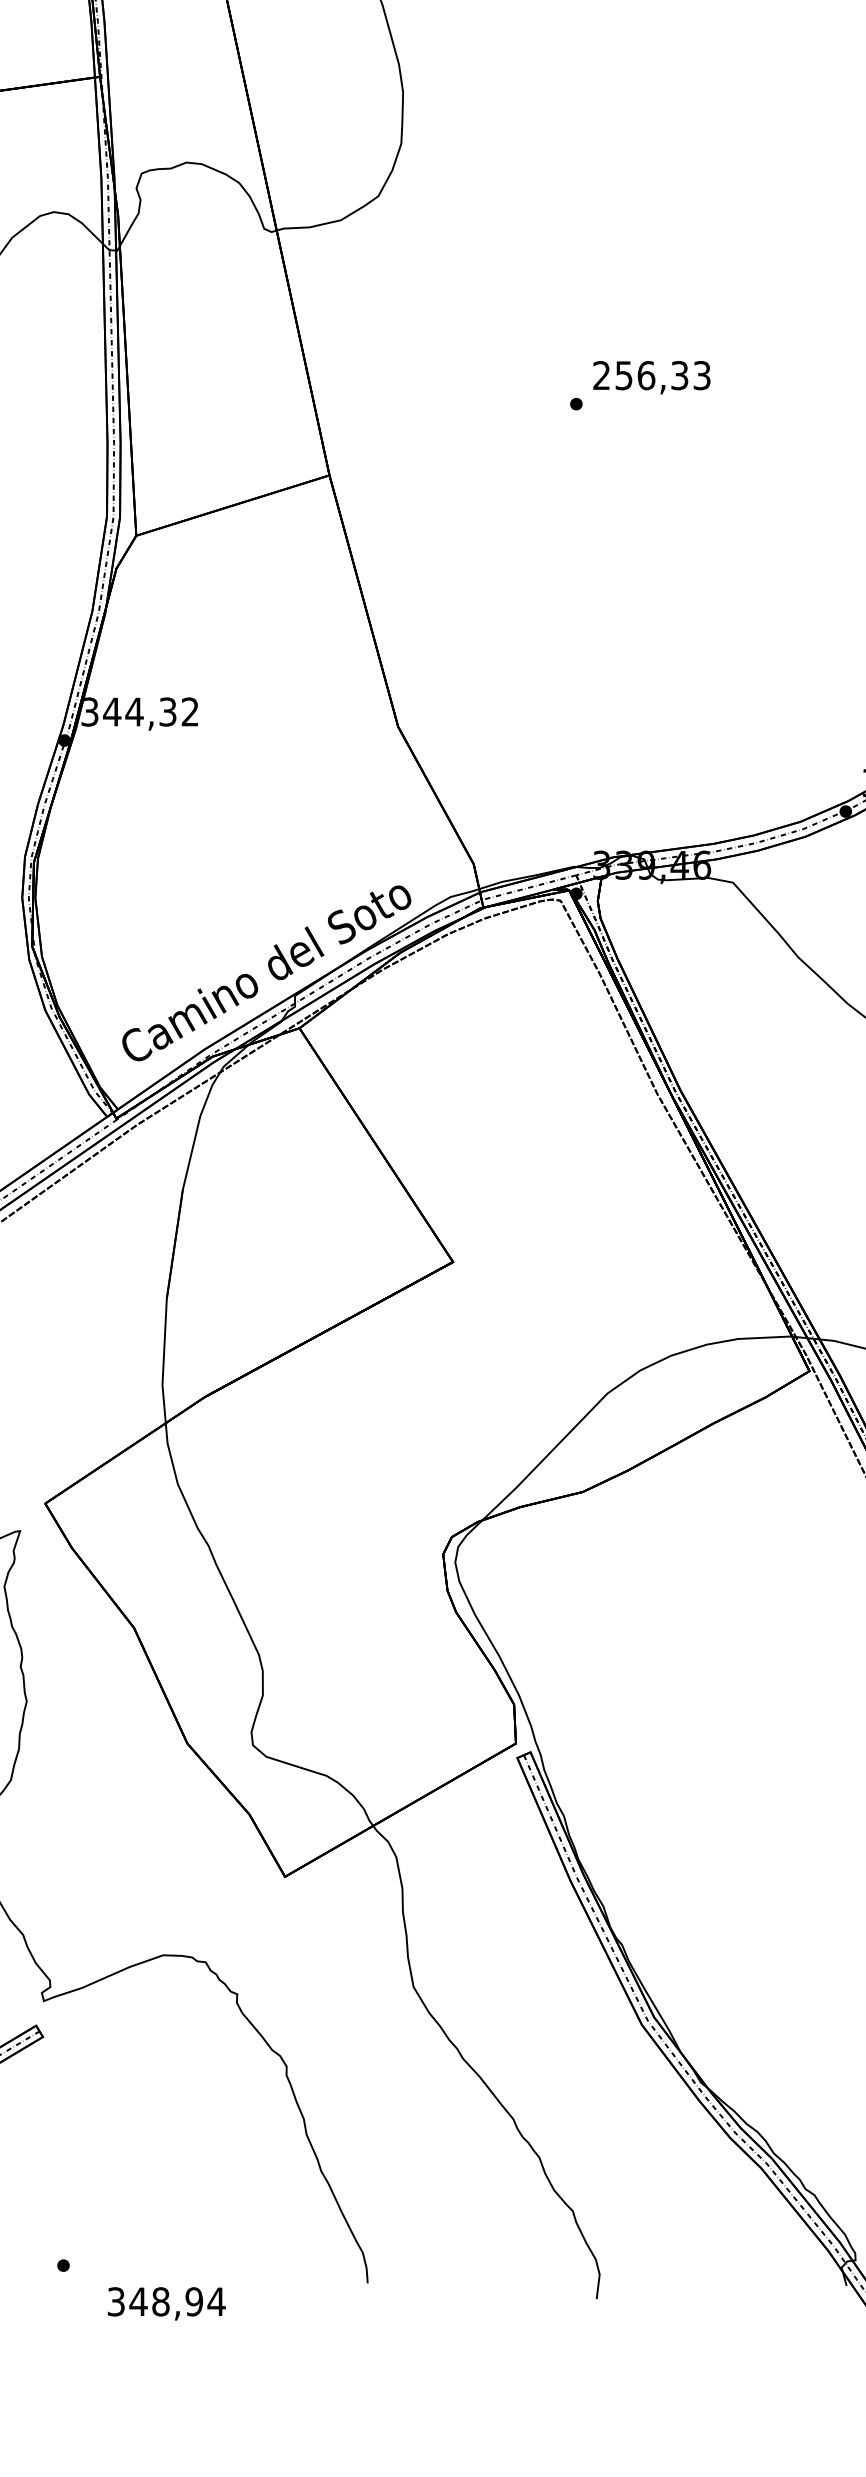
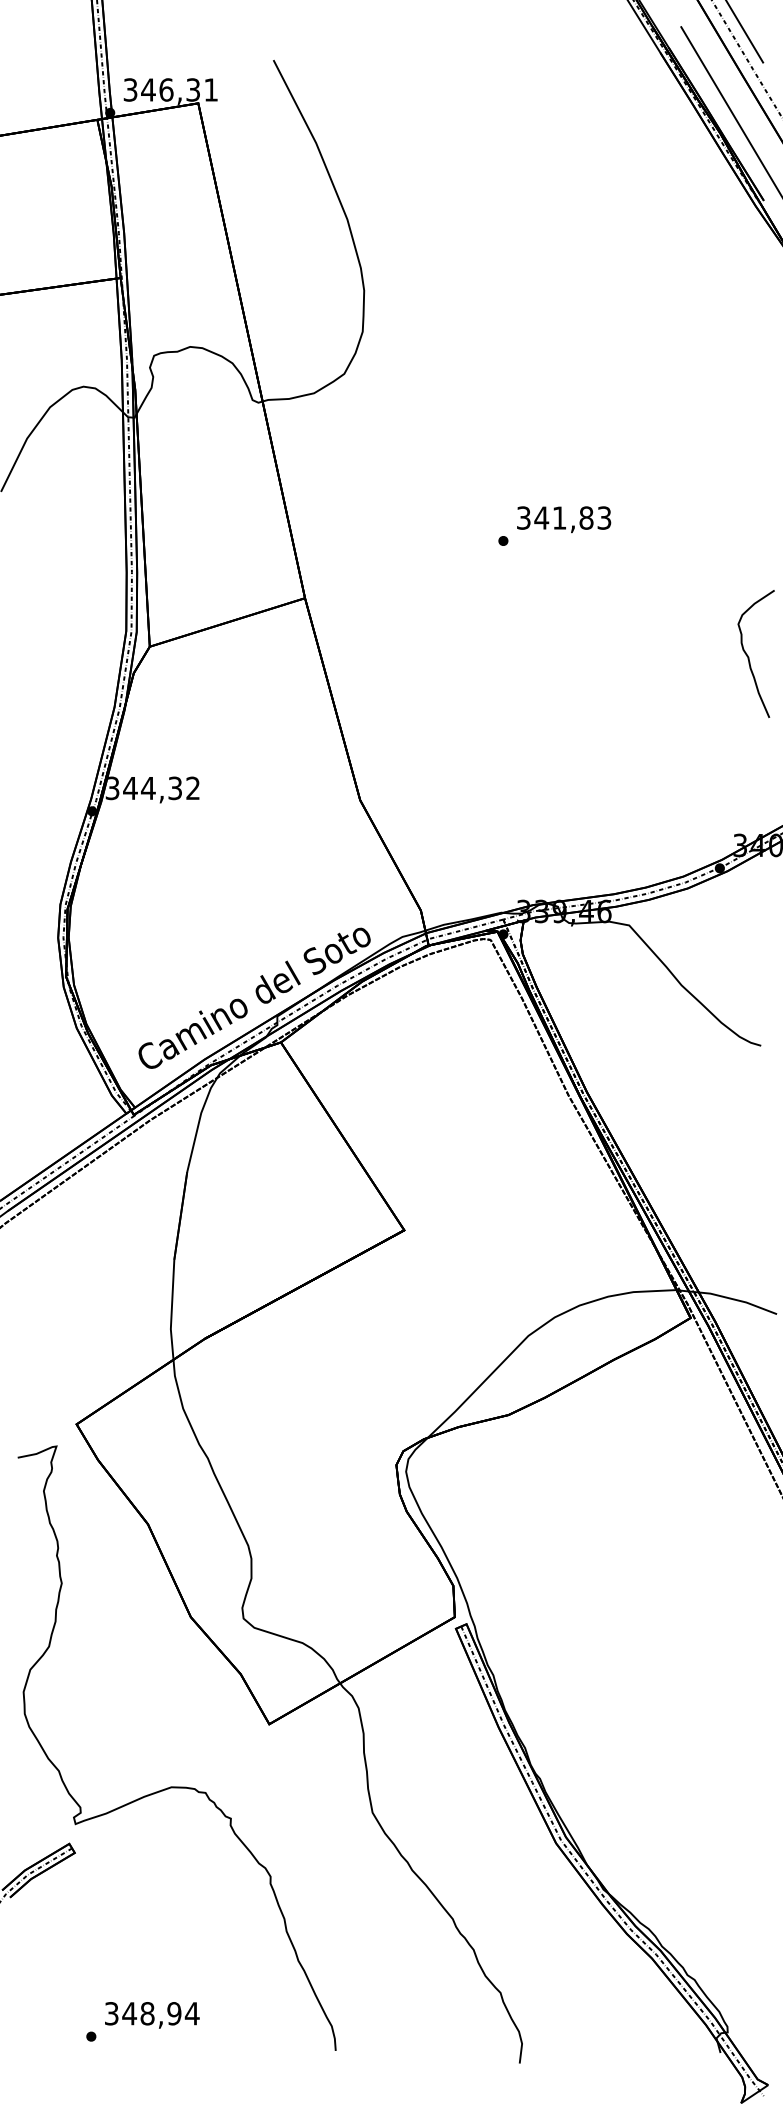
text: (641, 374) -> (555, 517), 256,33 -> 341,83
text: (167, 2304) -> (152, 2015), moved

